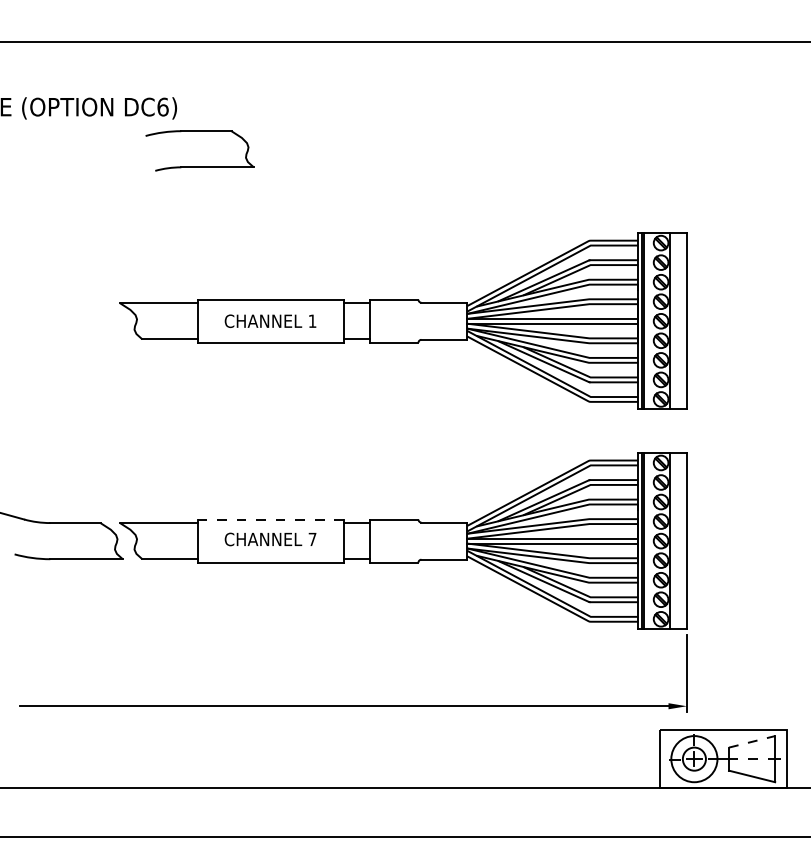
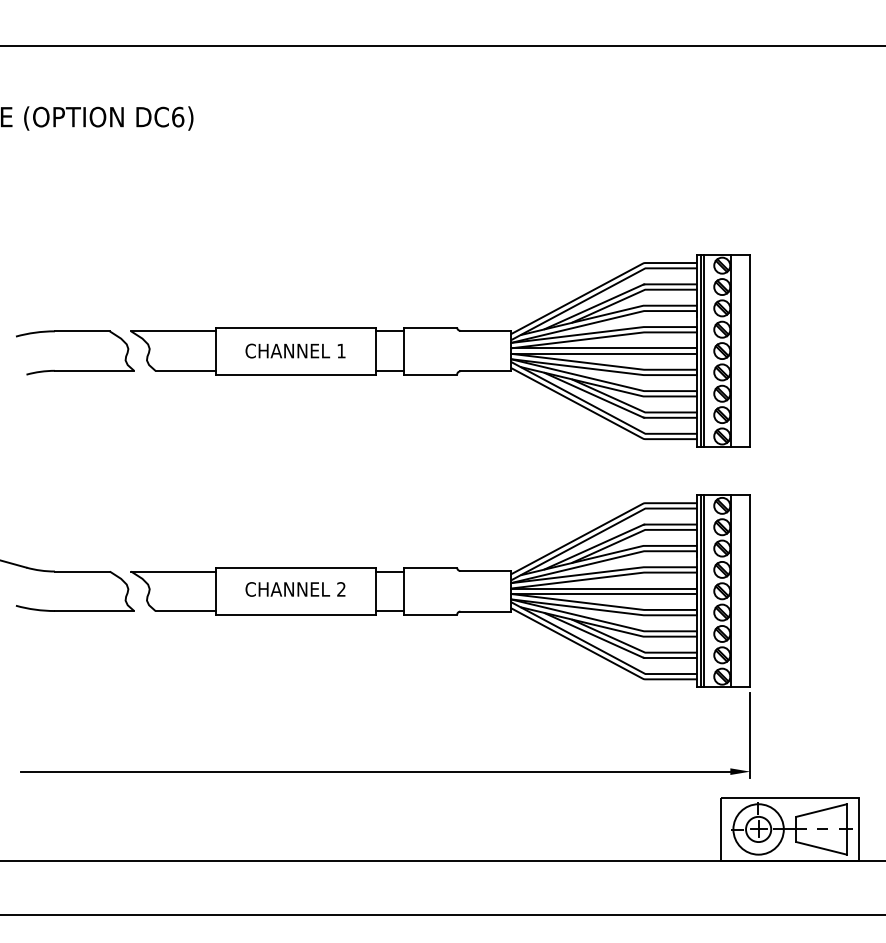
part: (199, 166) -> (74, 369), moved
line: (271, 519) -> (296, 567), dashed -> solid
text: (312, 538) -> (341, 588), 7 -> 2
line: (752, 741) -> (822, 810), dashed -> solid

